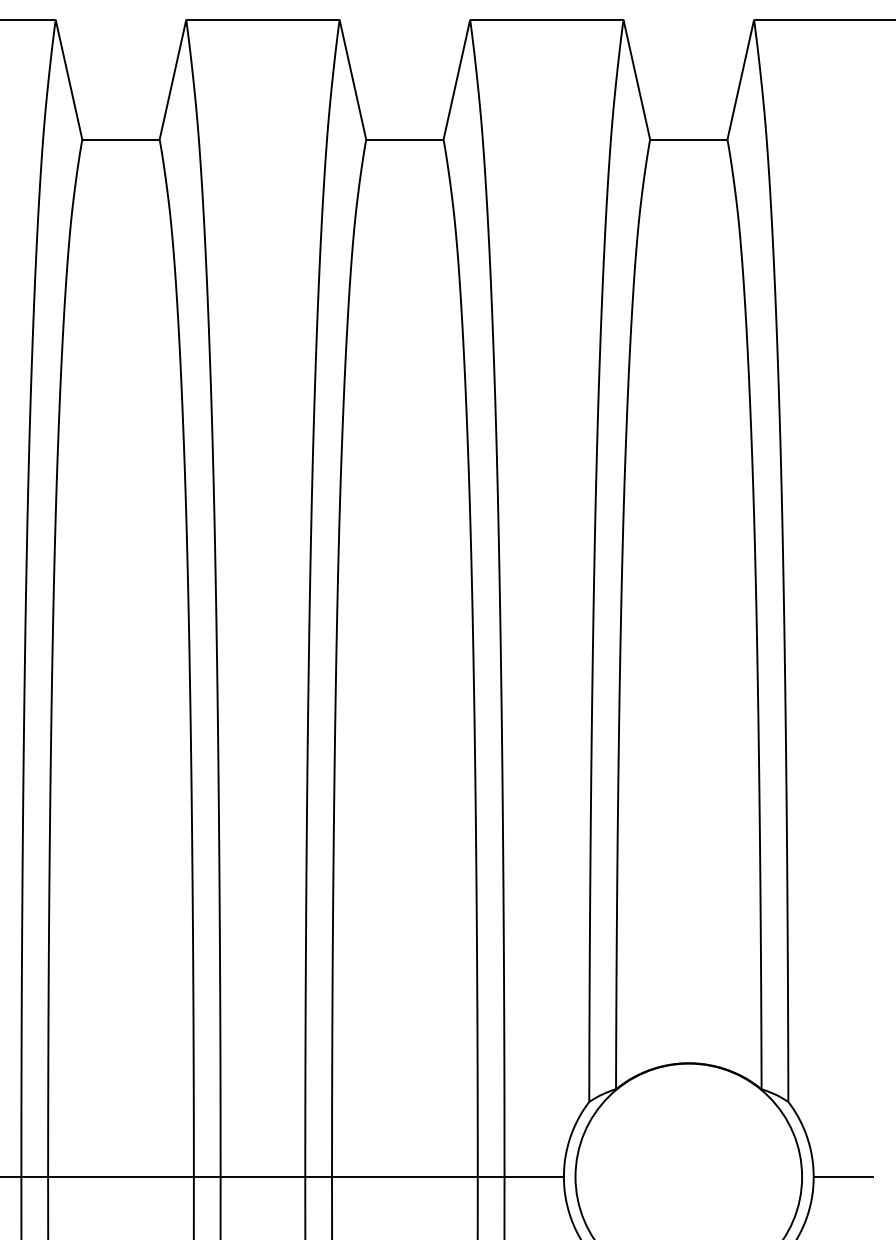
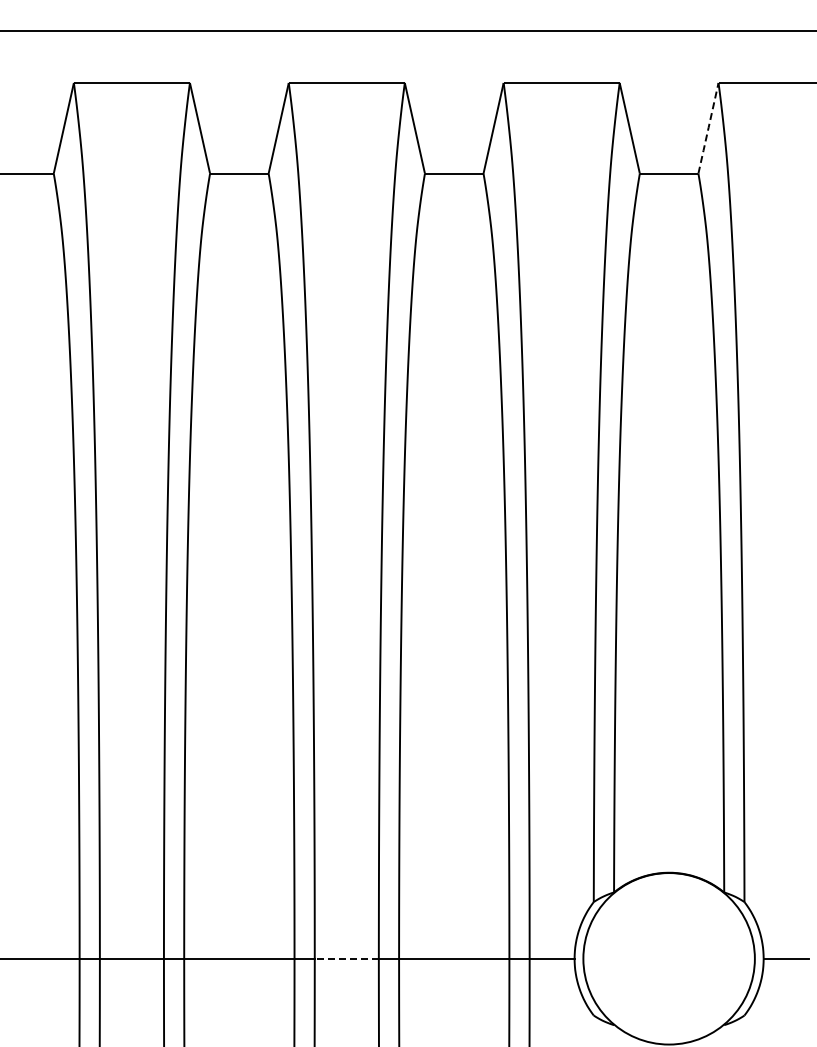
line: (740, 79) -> (708, 128), solid -> dashed
line: (262, 1176) -> (346, 958), solid -> dashed

